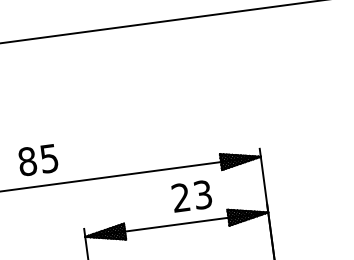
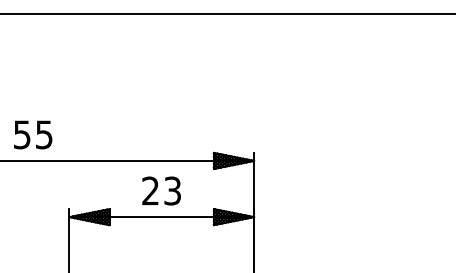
text: (26, 161) -> (21, 134), 85 -> 55
text: (191, 195) -> (161, 190), moved

